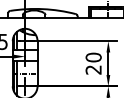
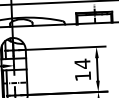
text: (93, 63) -> (82, 69), 20 -> 14

